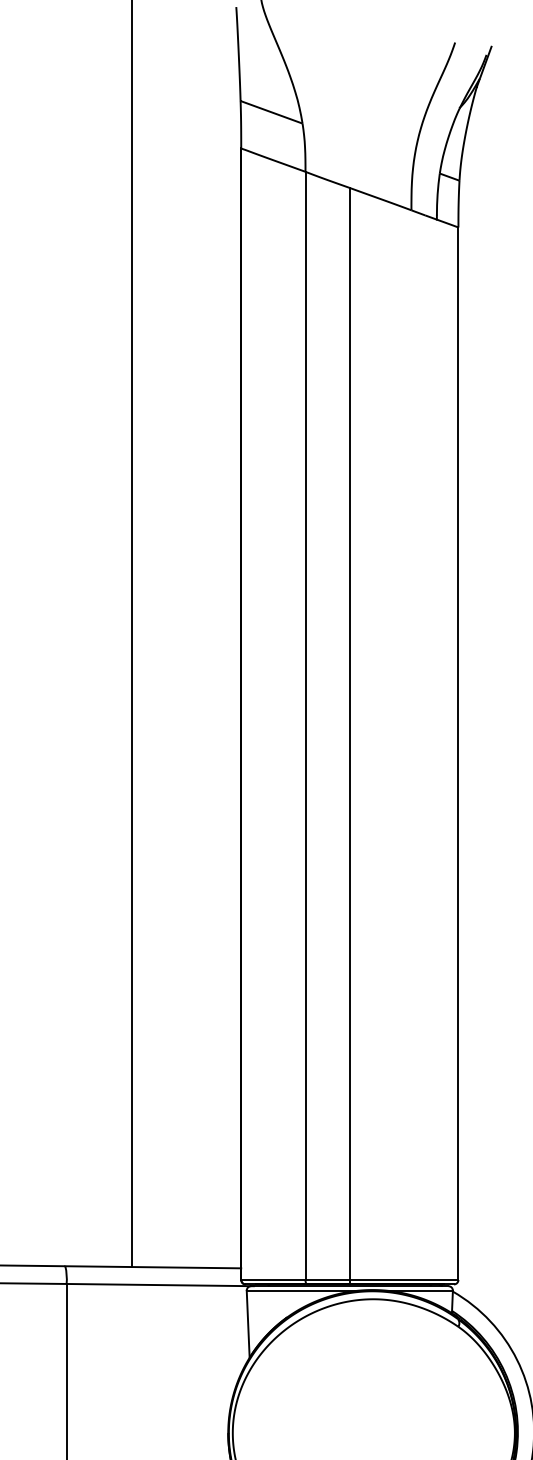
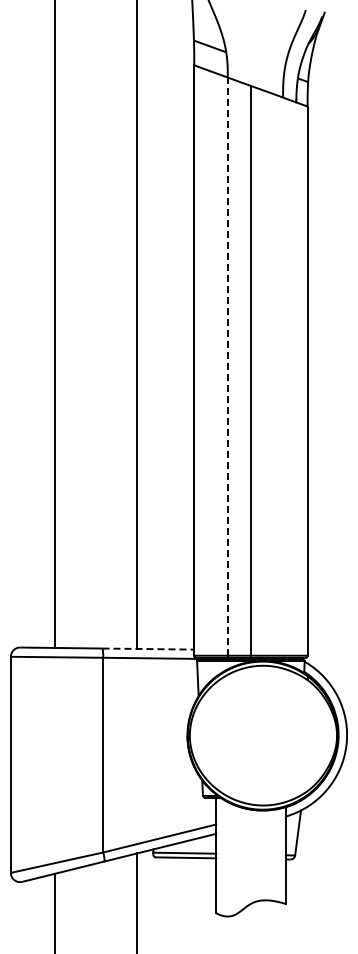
line: (304, 725) -> (227, 366), solid -> dashed
line: (153, 1268) -> (148, 649), solid -> dashed

